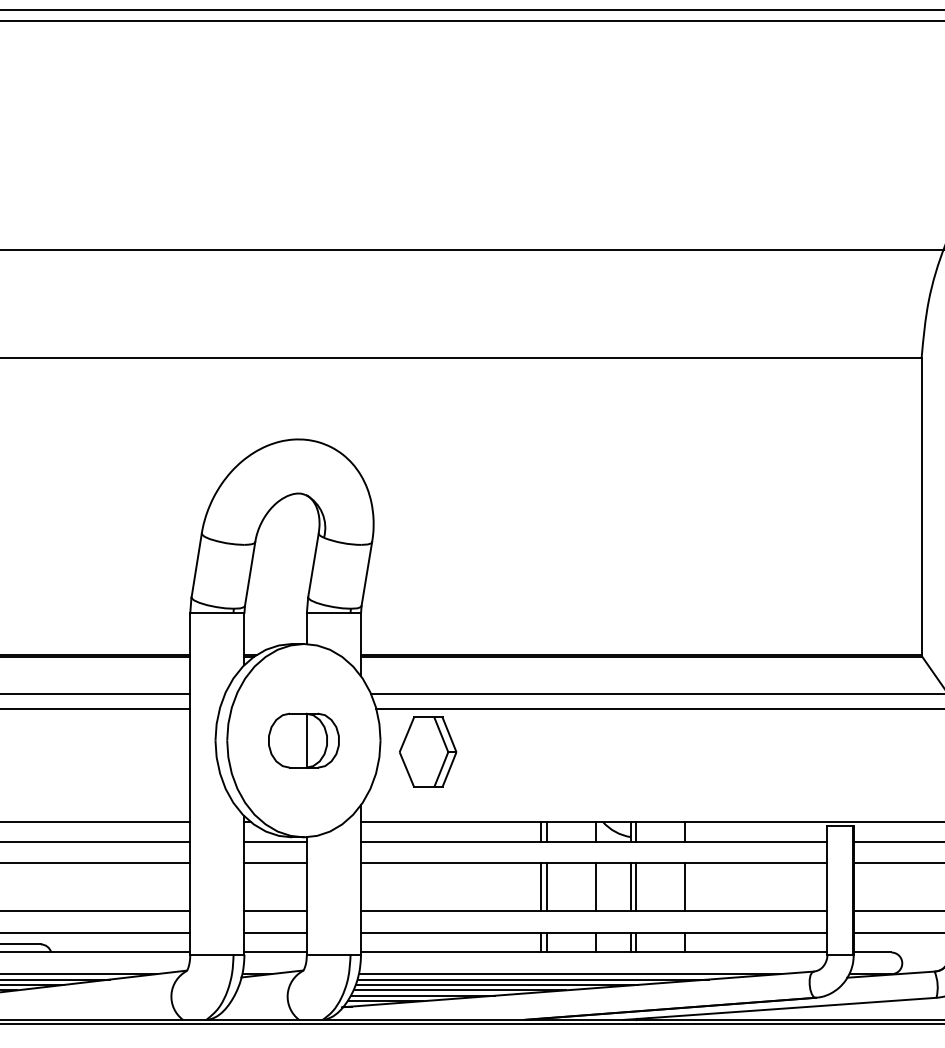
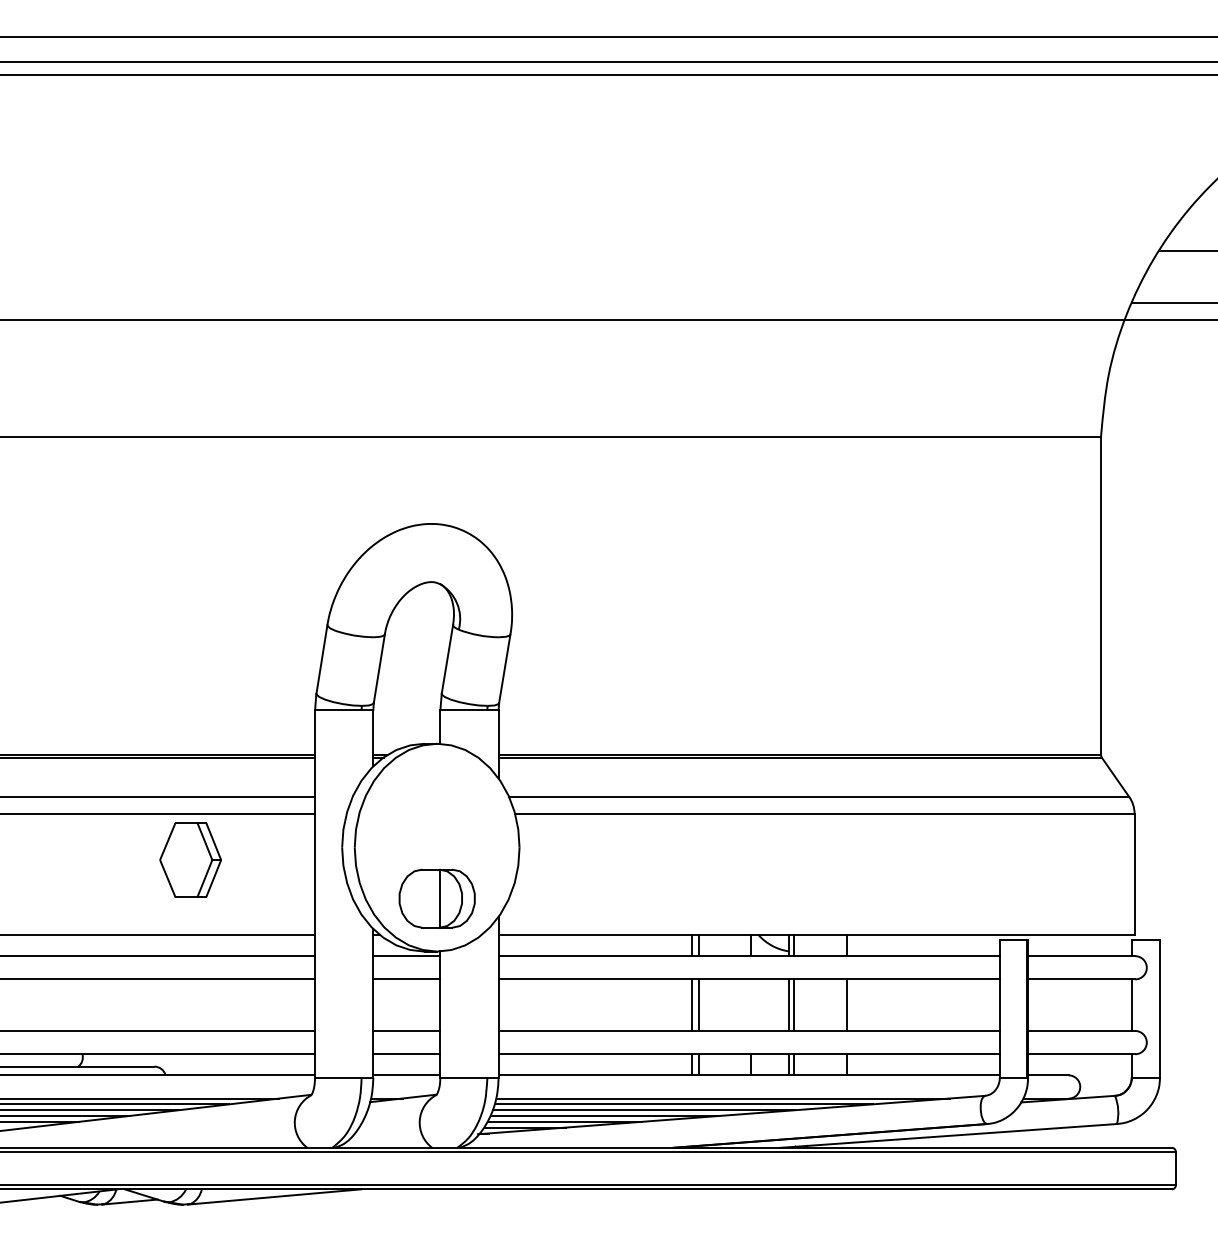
part: (303, 740) -> (436, 898), moved
part: (427, 751) -> (190, 859), moved
line: (595, 886) -> (750, 1004), removed

